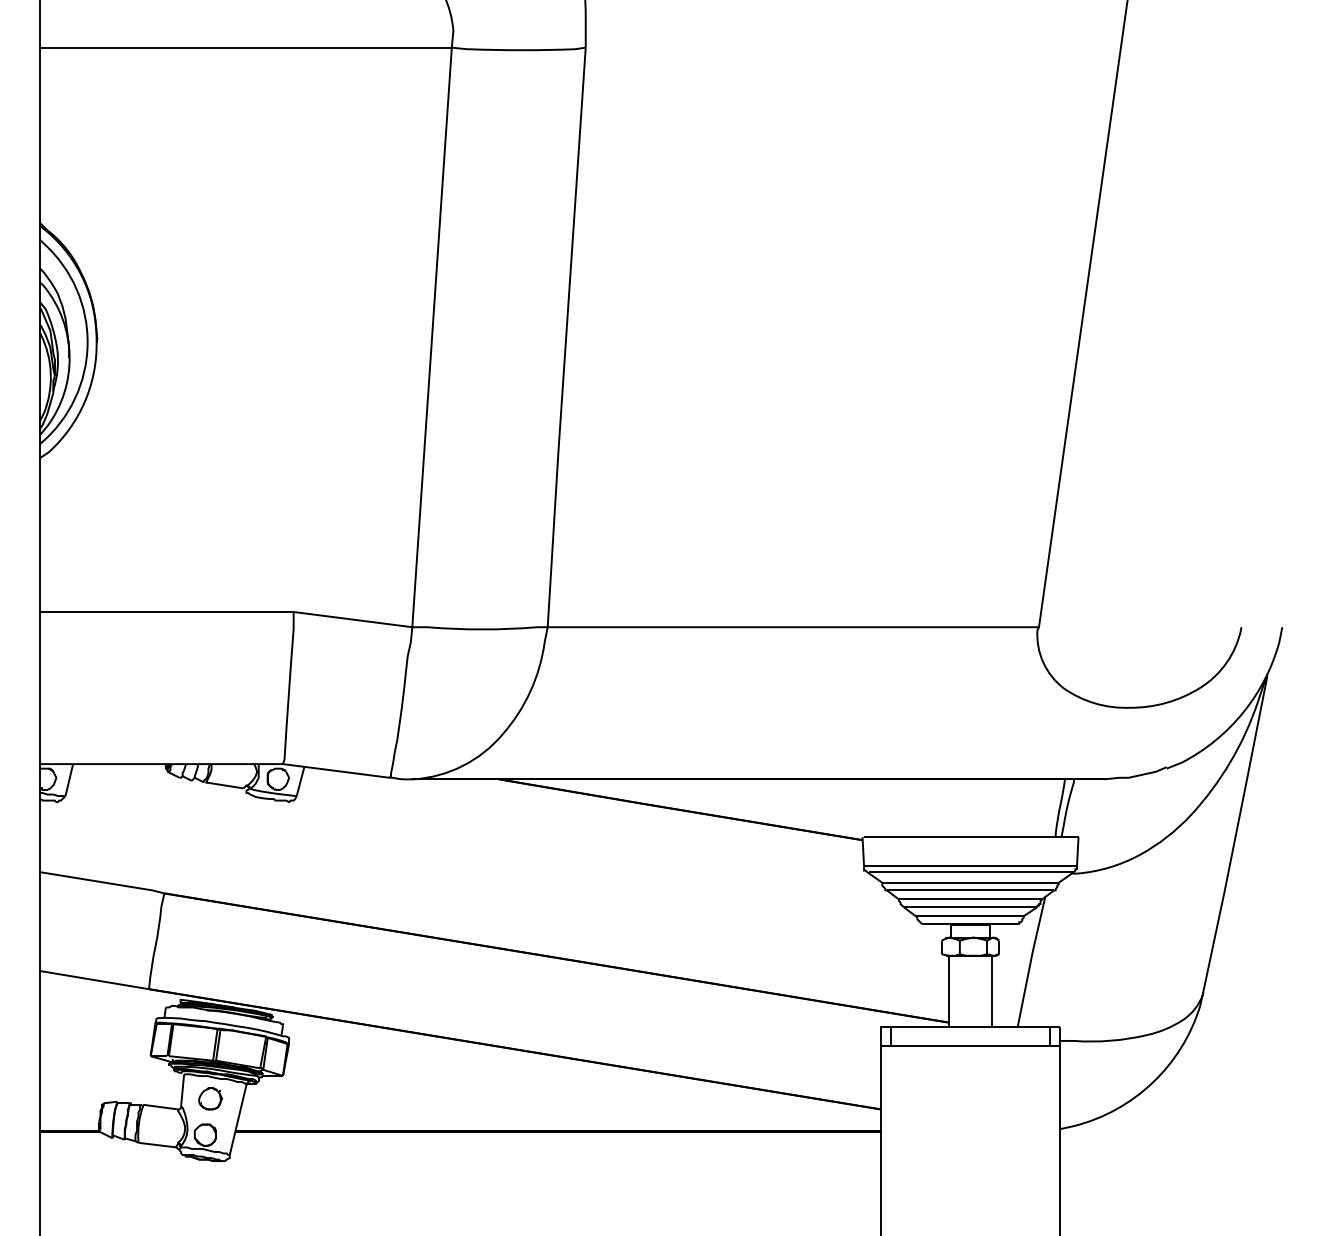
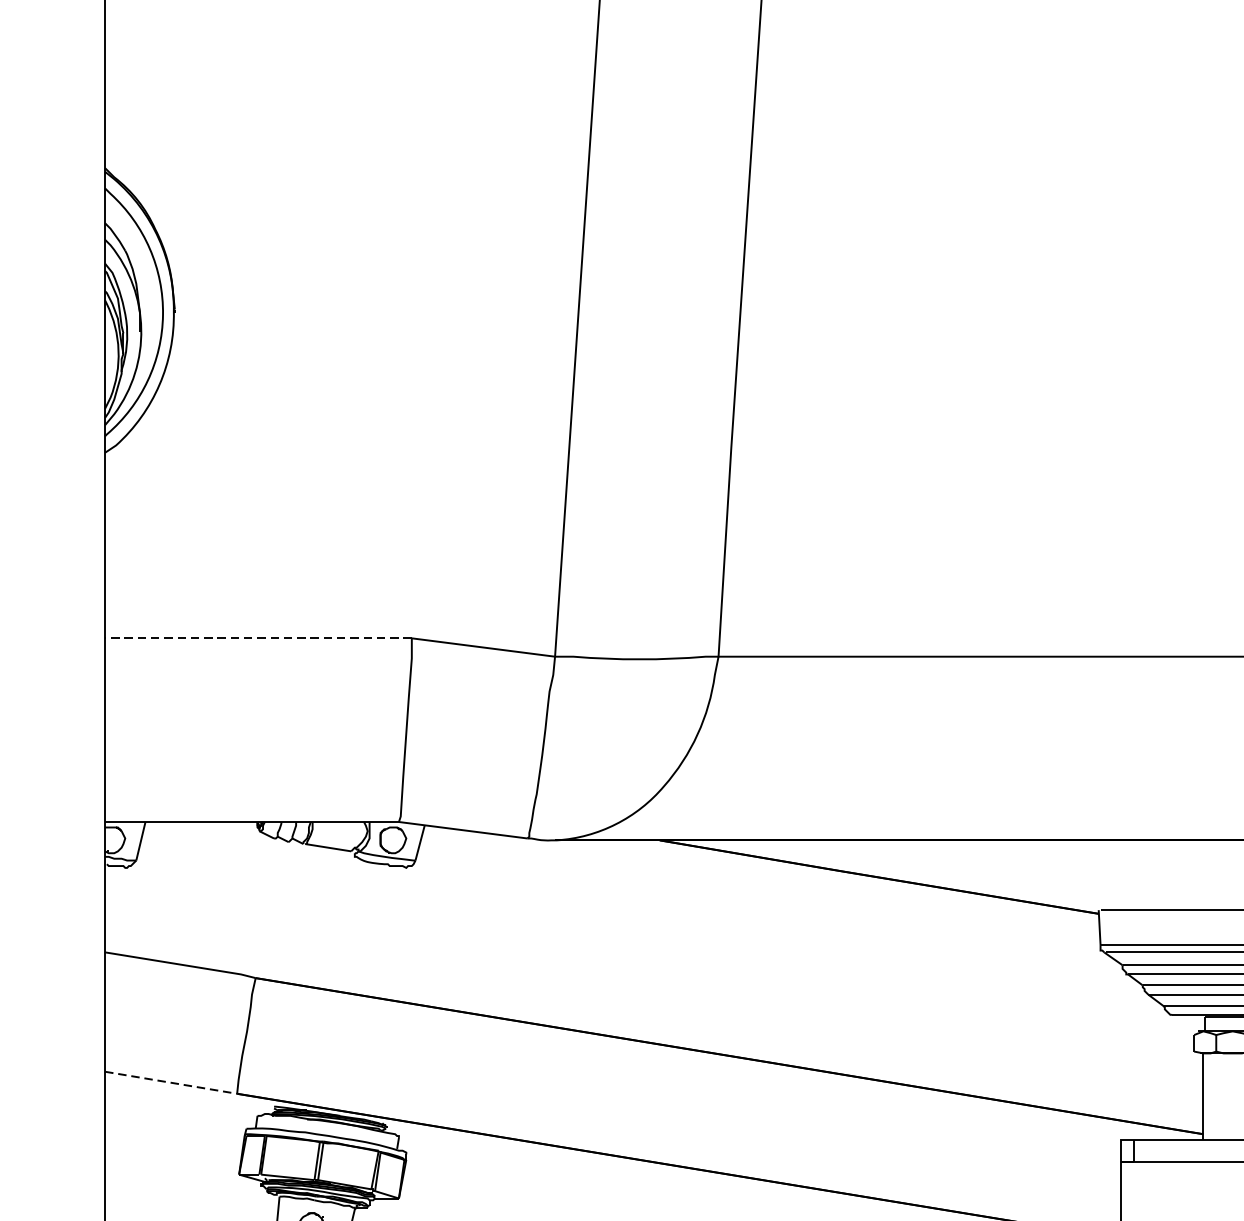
line: (166, 612) -> (258, 638), solid -> dashed
line: (94, 980) -> (171, 1083), solid -> dashed

